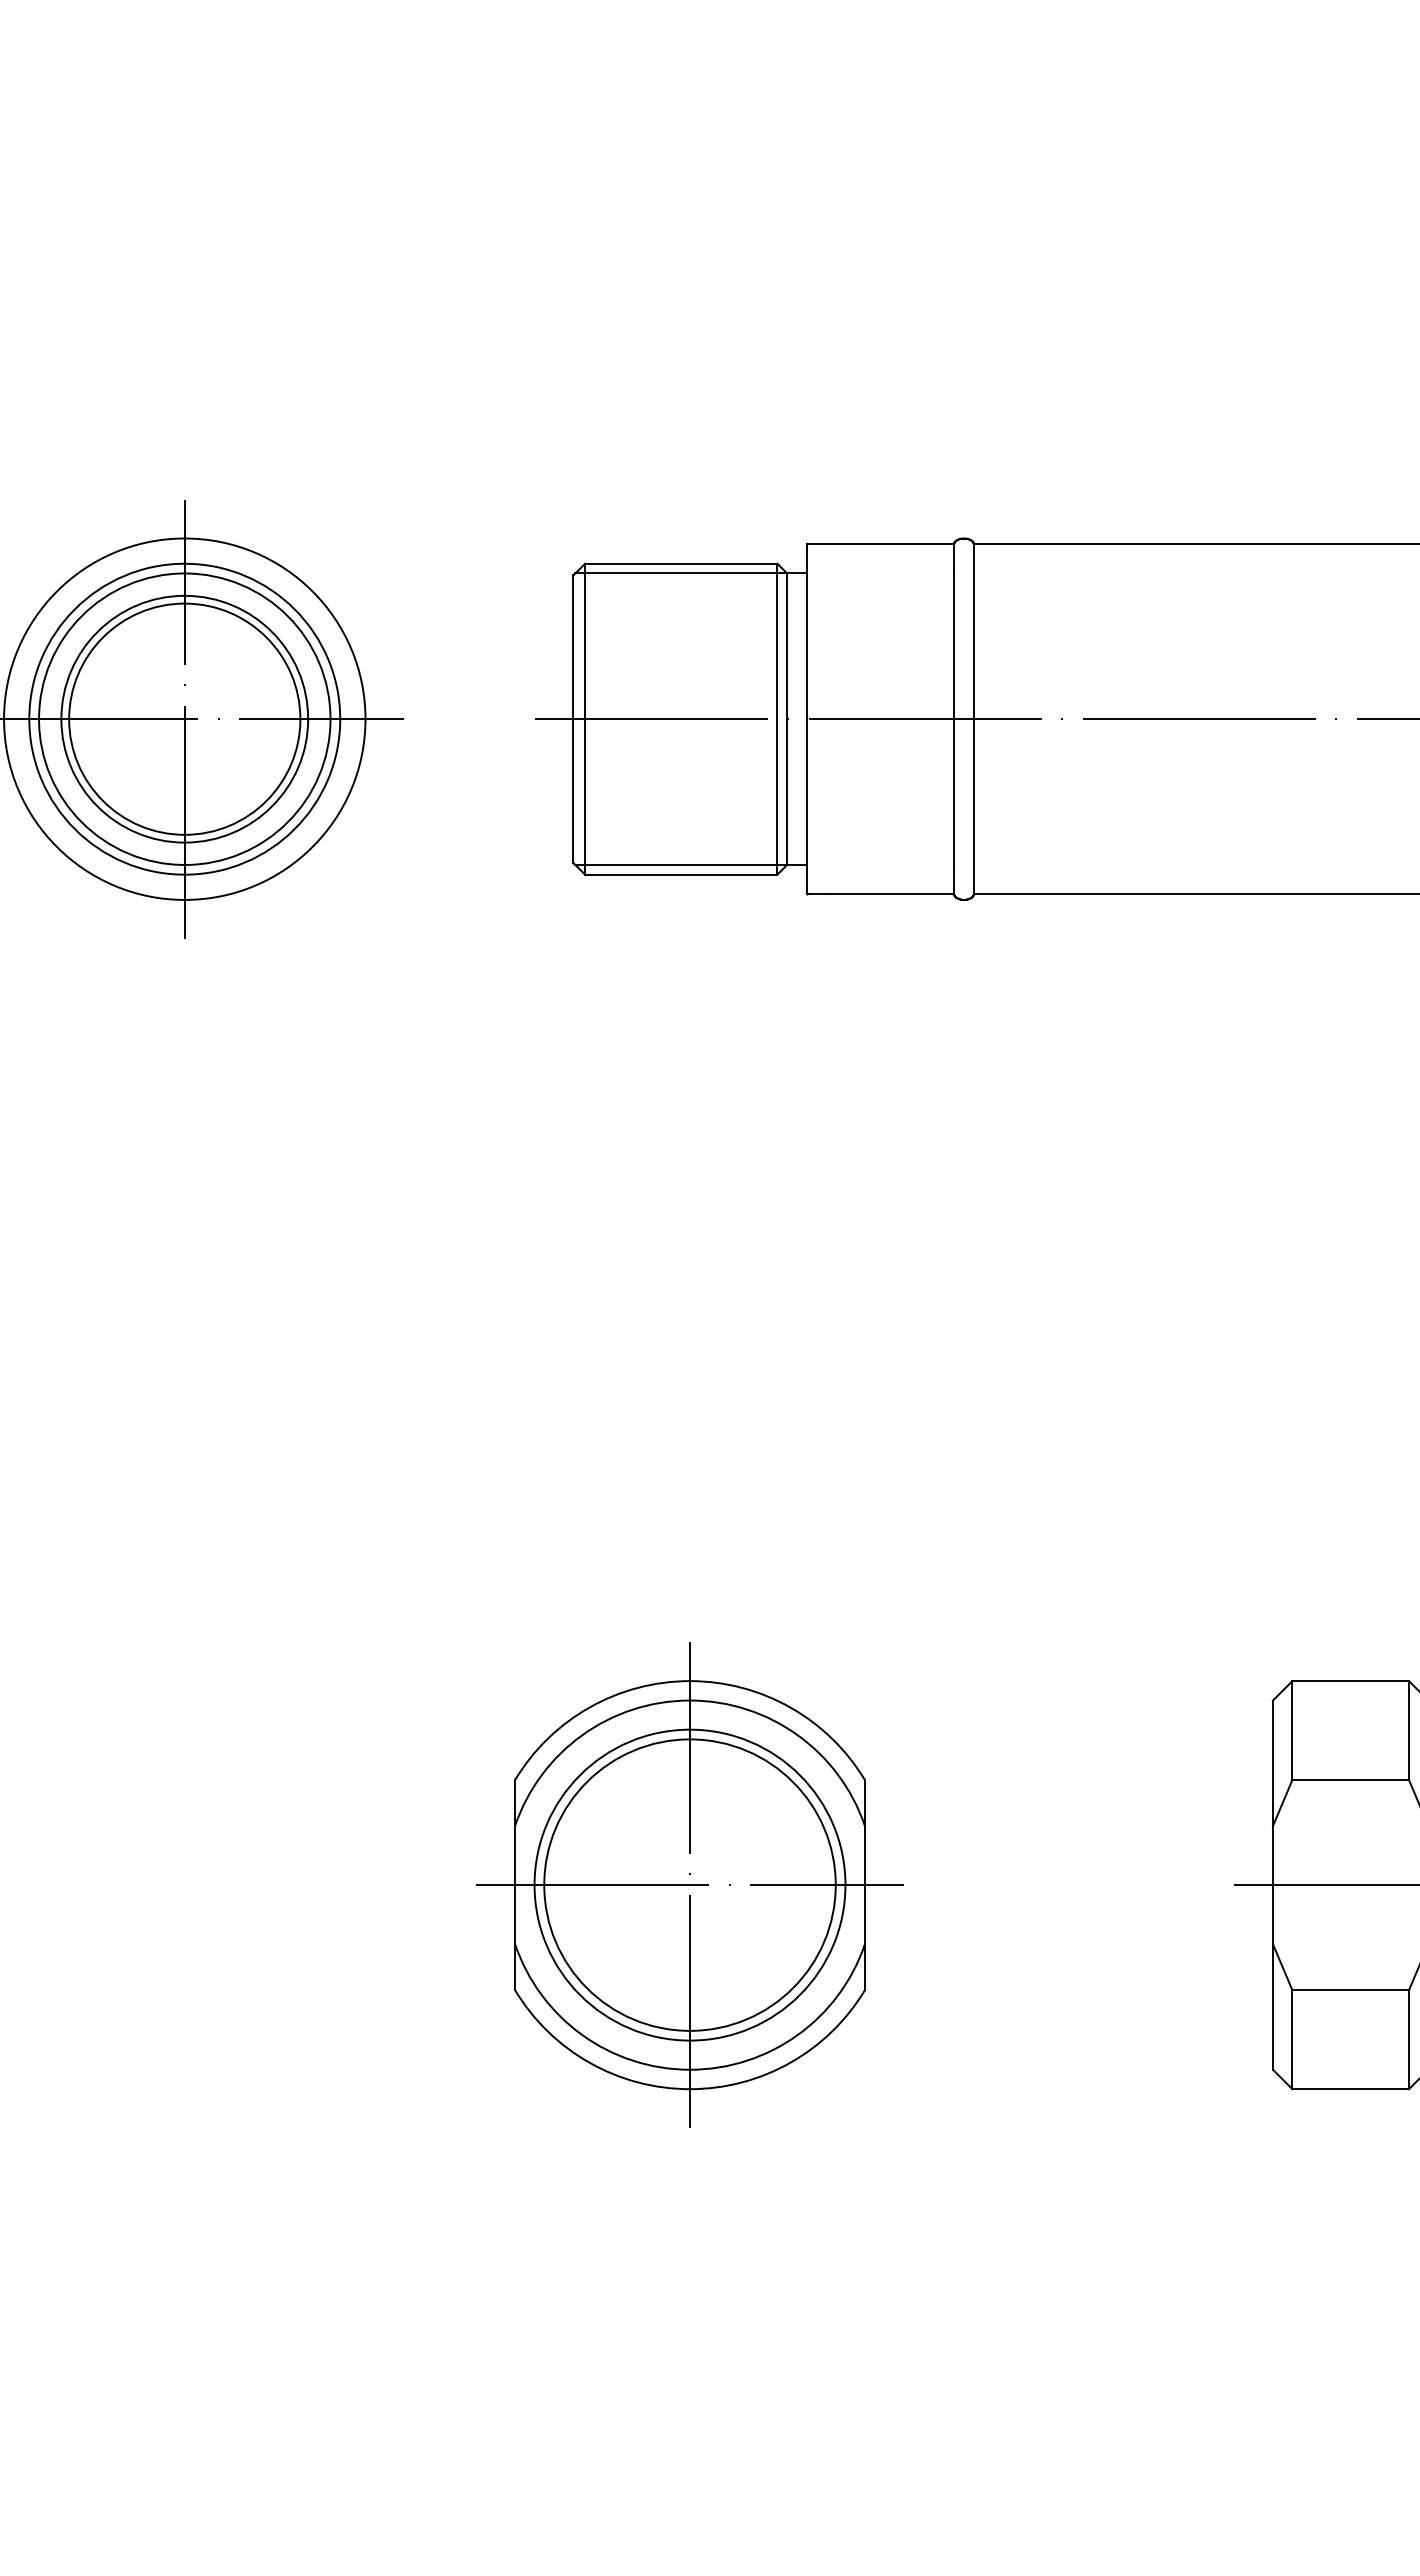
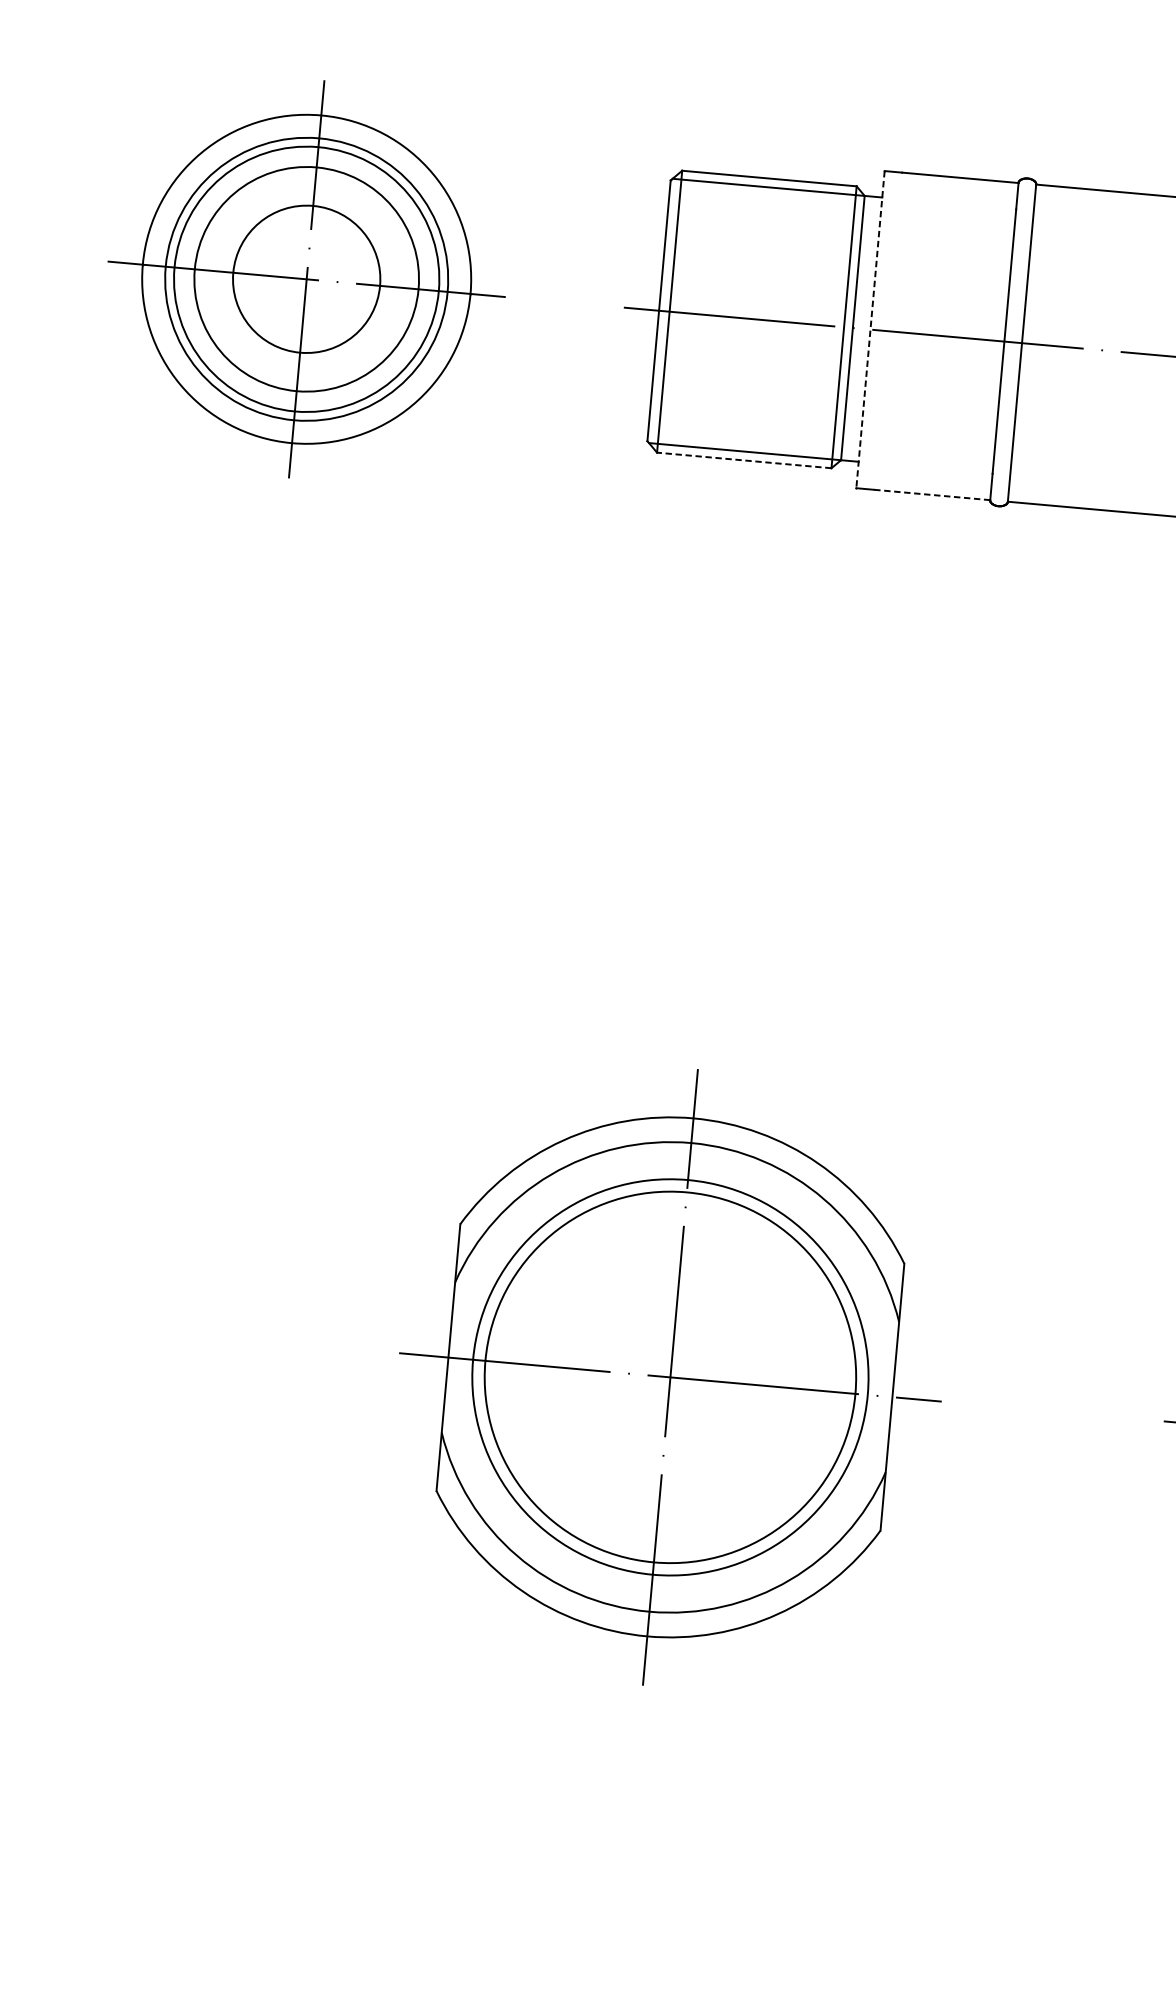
circle: (184, 718) -> (306, 278), size x0.7
line: (806, 719) -> (870, 329), solid -> dashed
line: (680, 874) -> (743, 460), solid -> dashed
line: (889, 894) -> (931, 495), solid -> dashed
part: (689, 1884) -> (670, 1376), size x1.4

